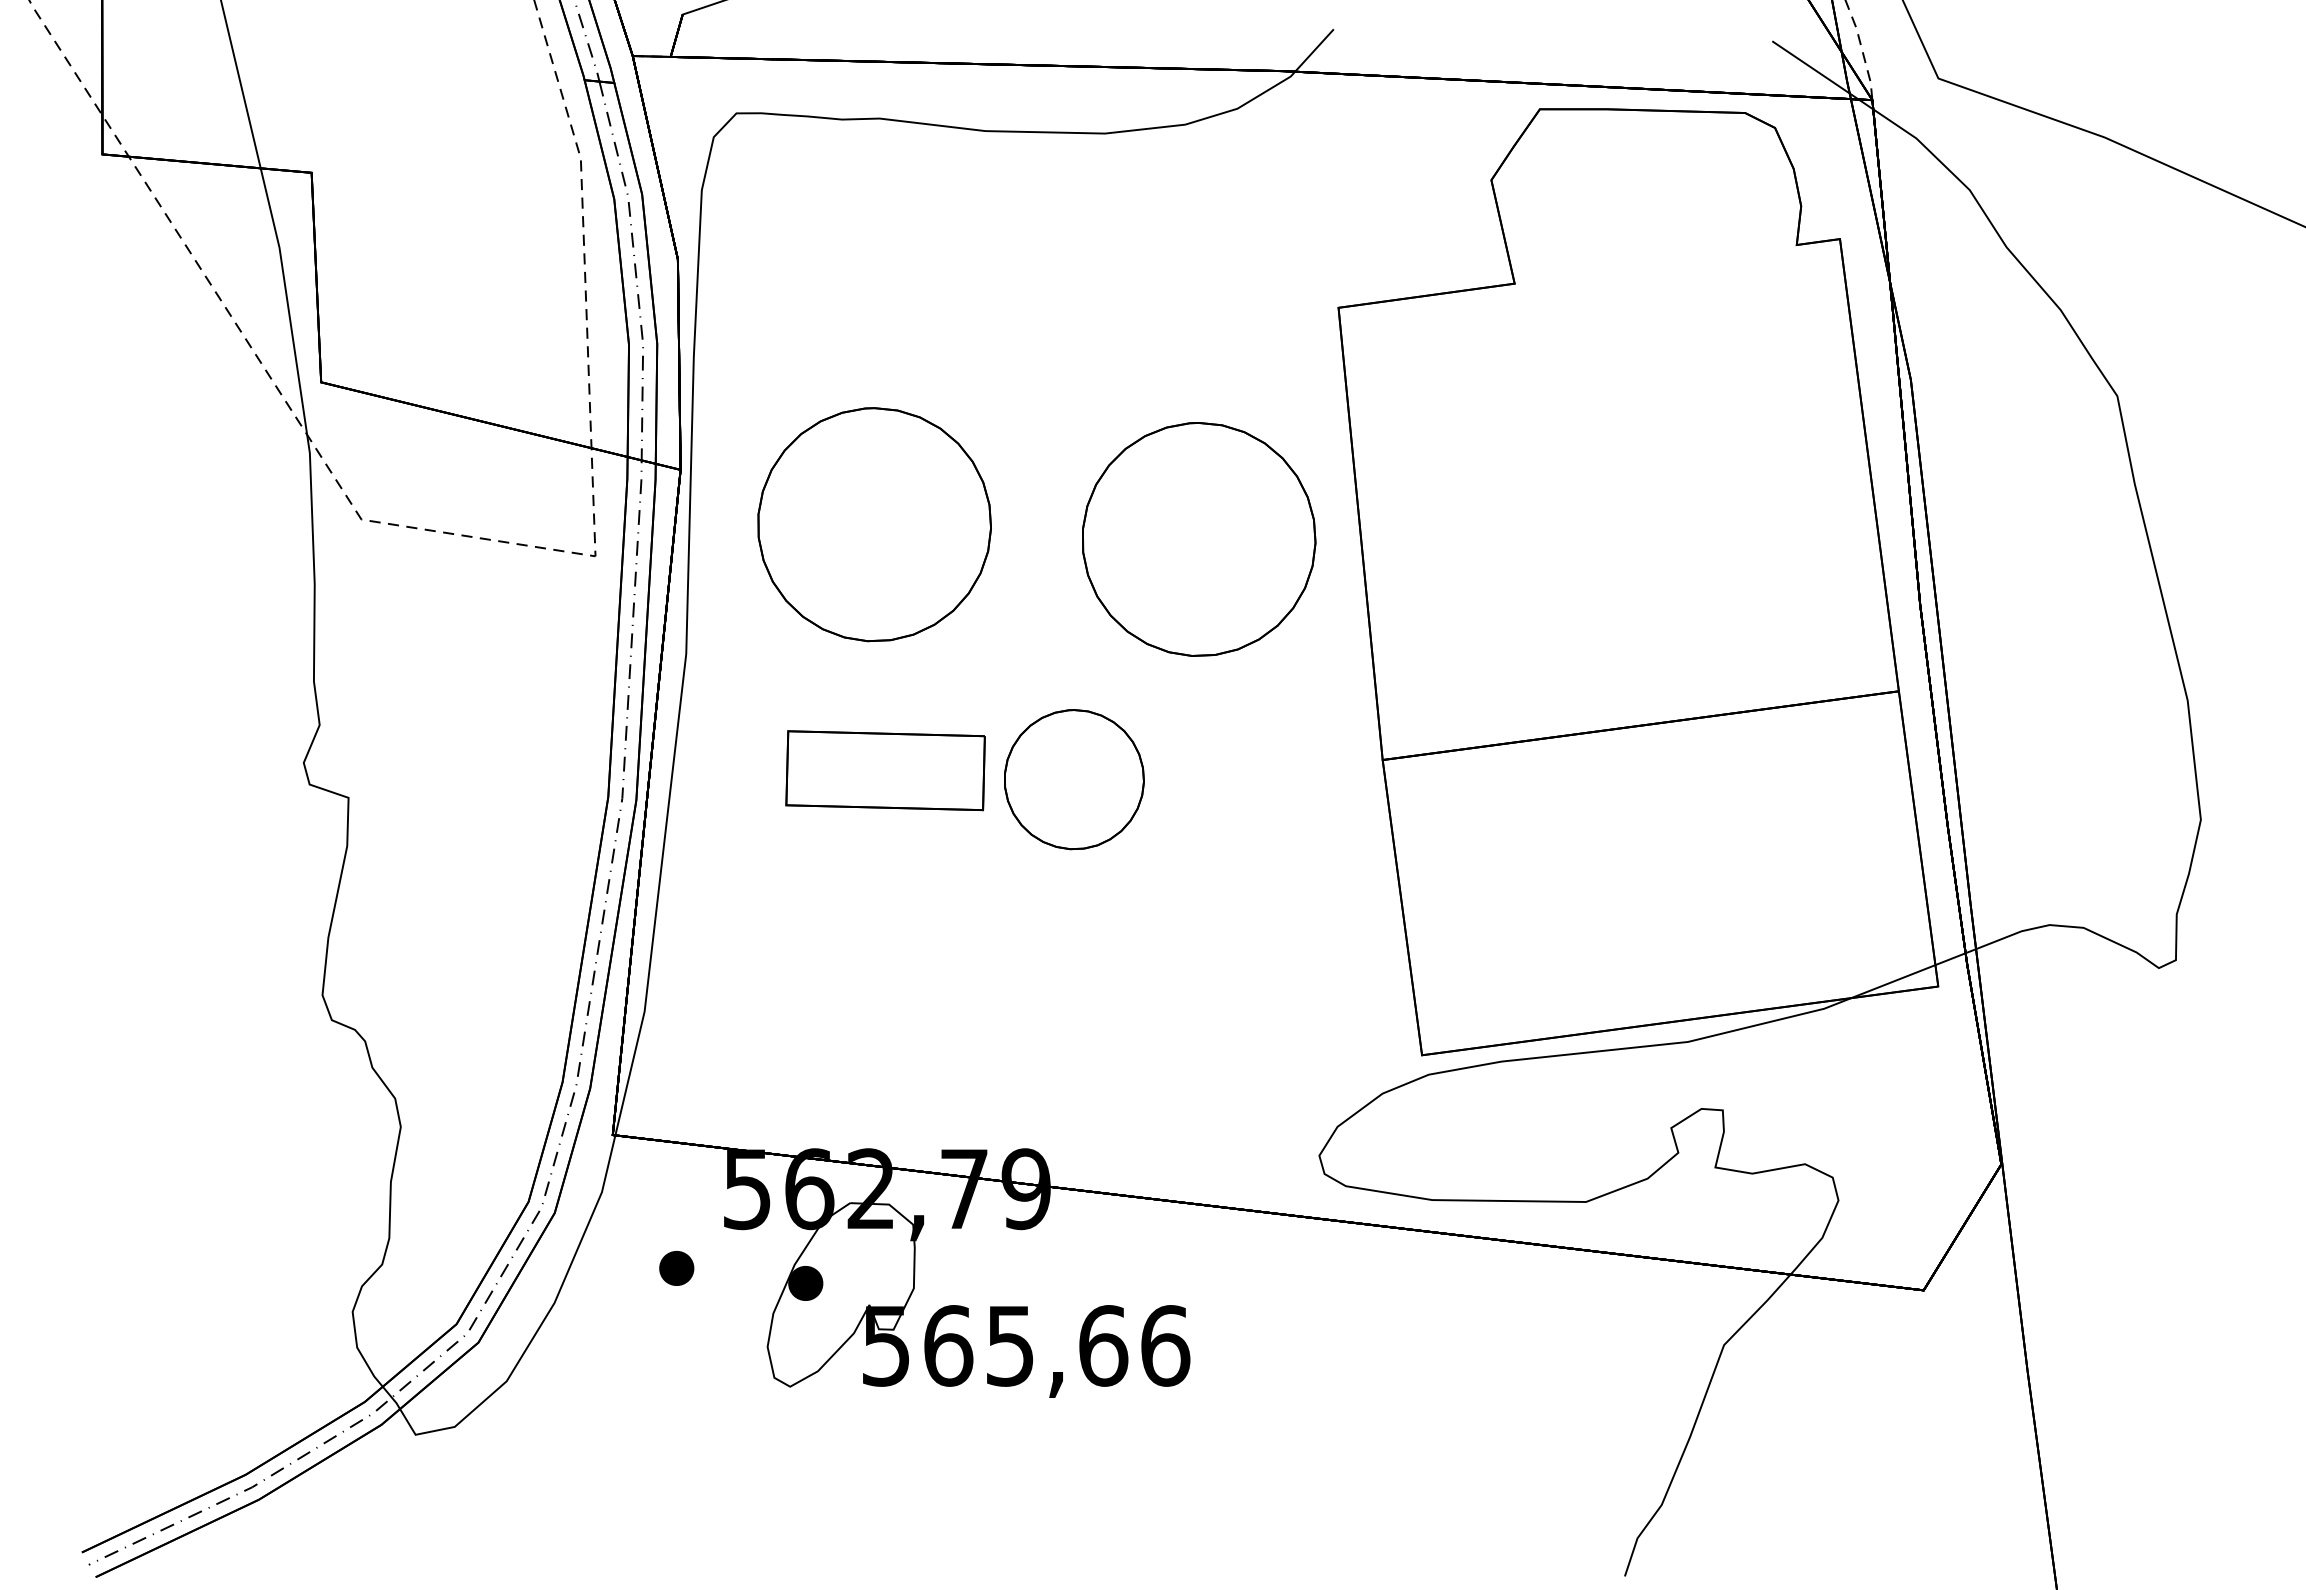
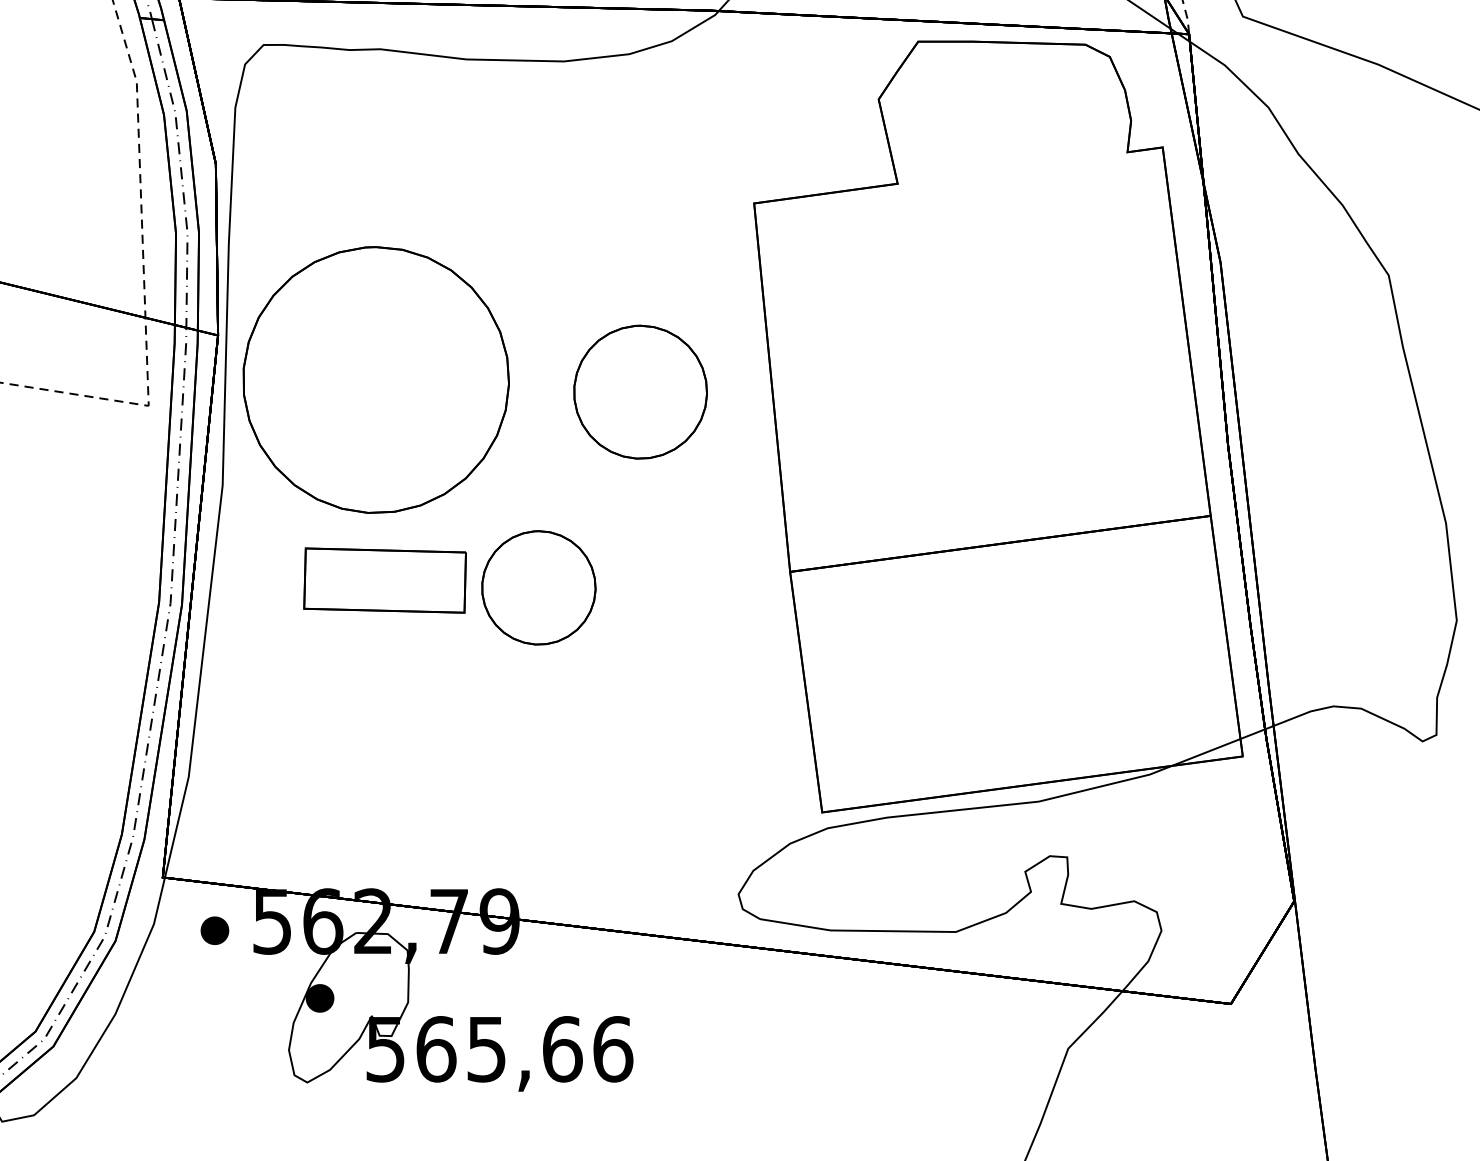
part: (874, 524) -> (376, 379), size x1.4
part: (1199, 539) -> (640, 392), size x0.7
part: (676, 1268) -> (214, 930), moved

